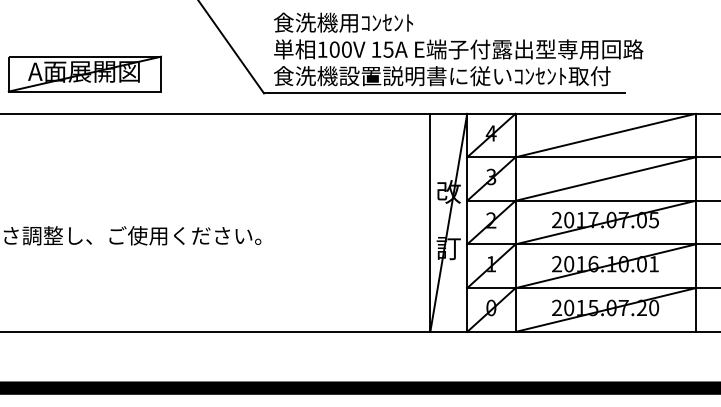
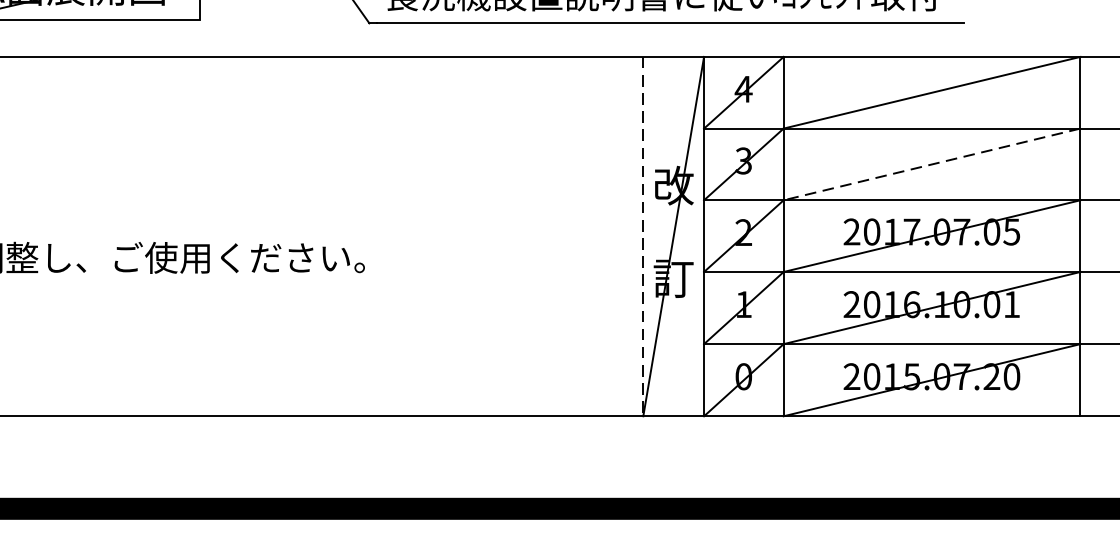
line: (605, 179) -> (931, 165), solid -> dashed
line: (430, 223) -> (643, 237), solid -> dashed

